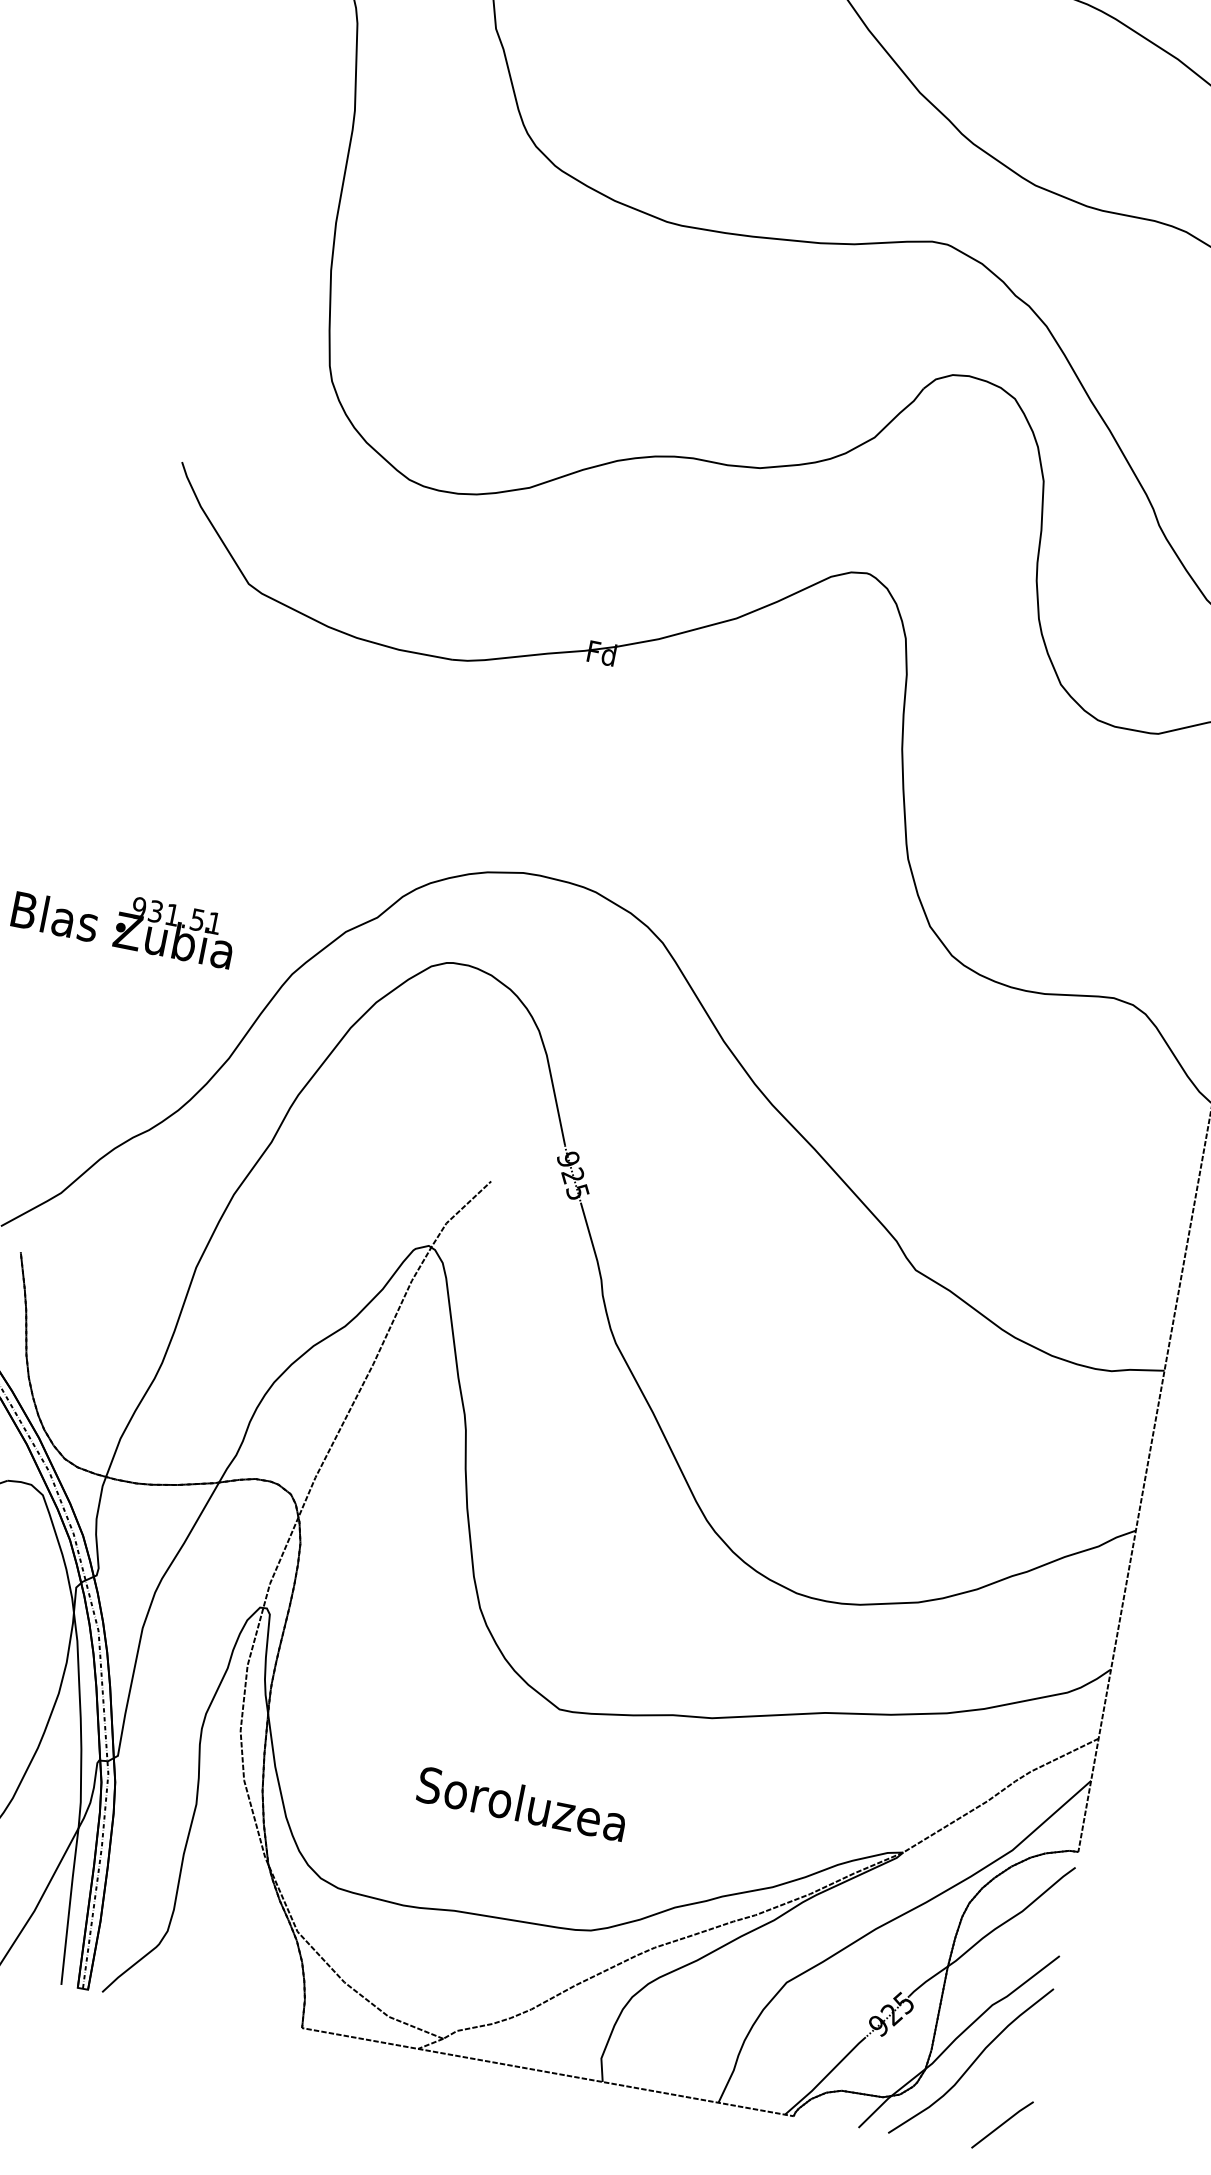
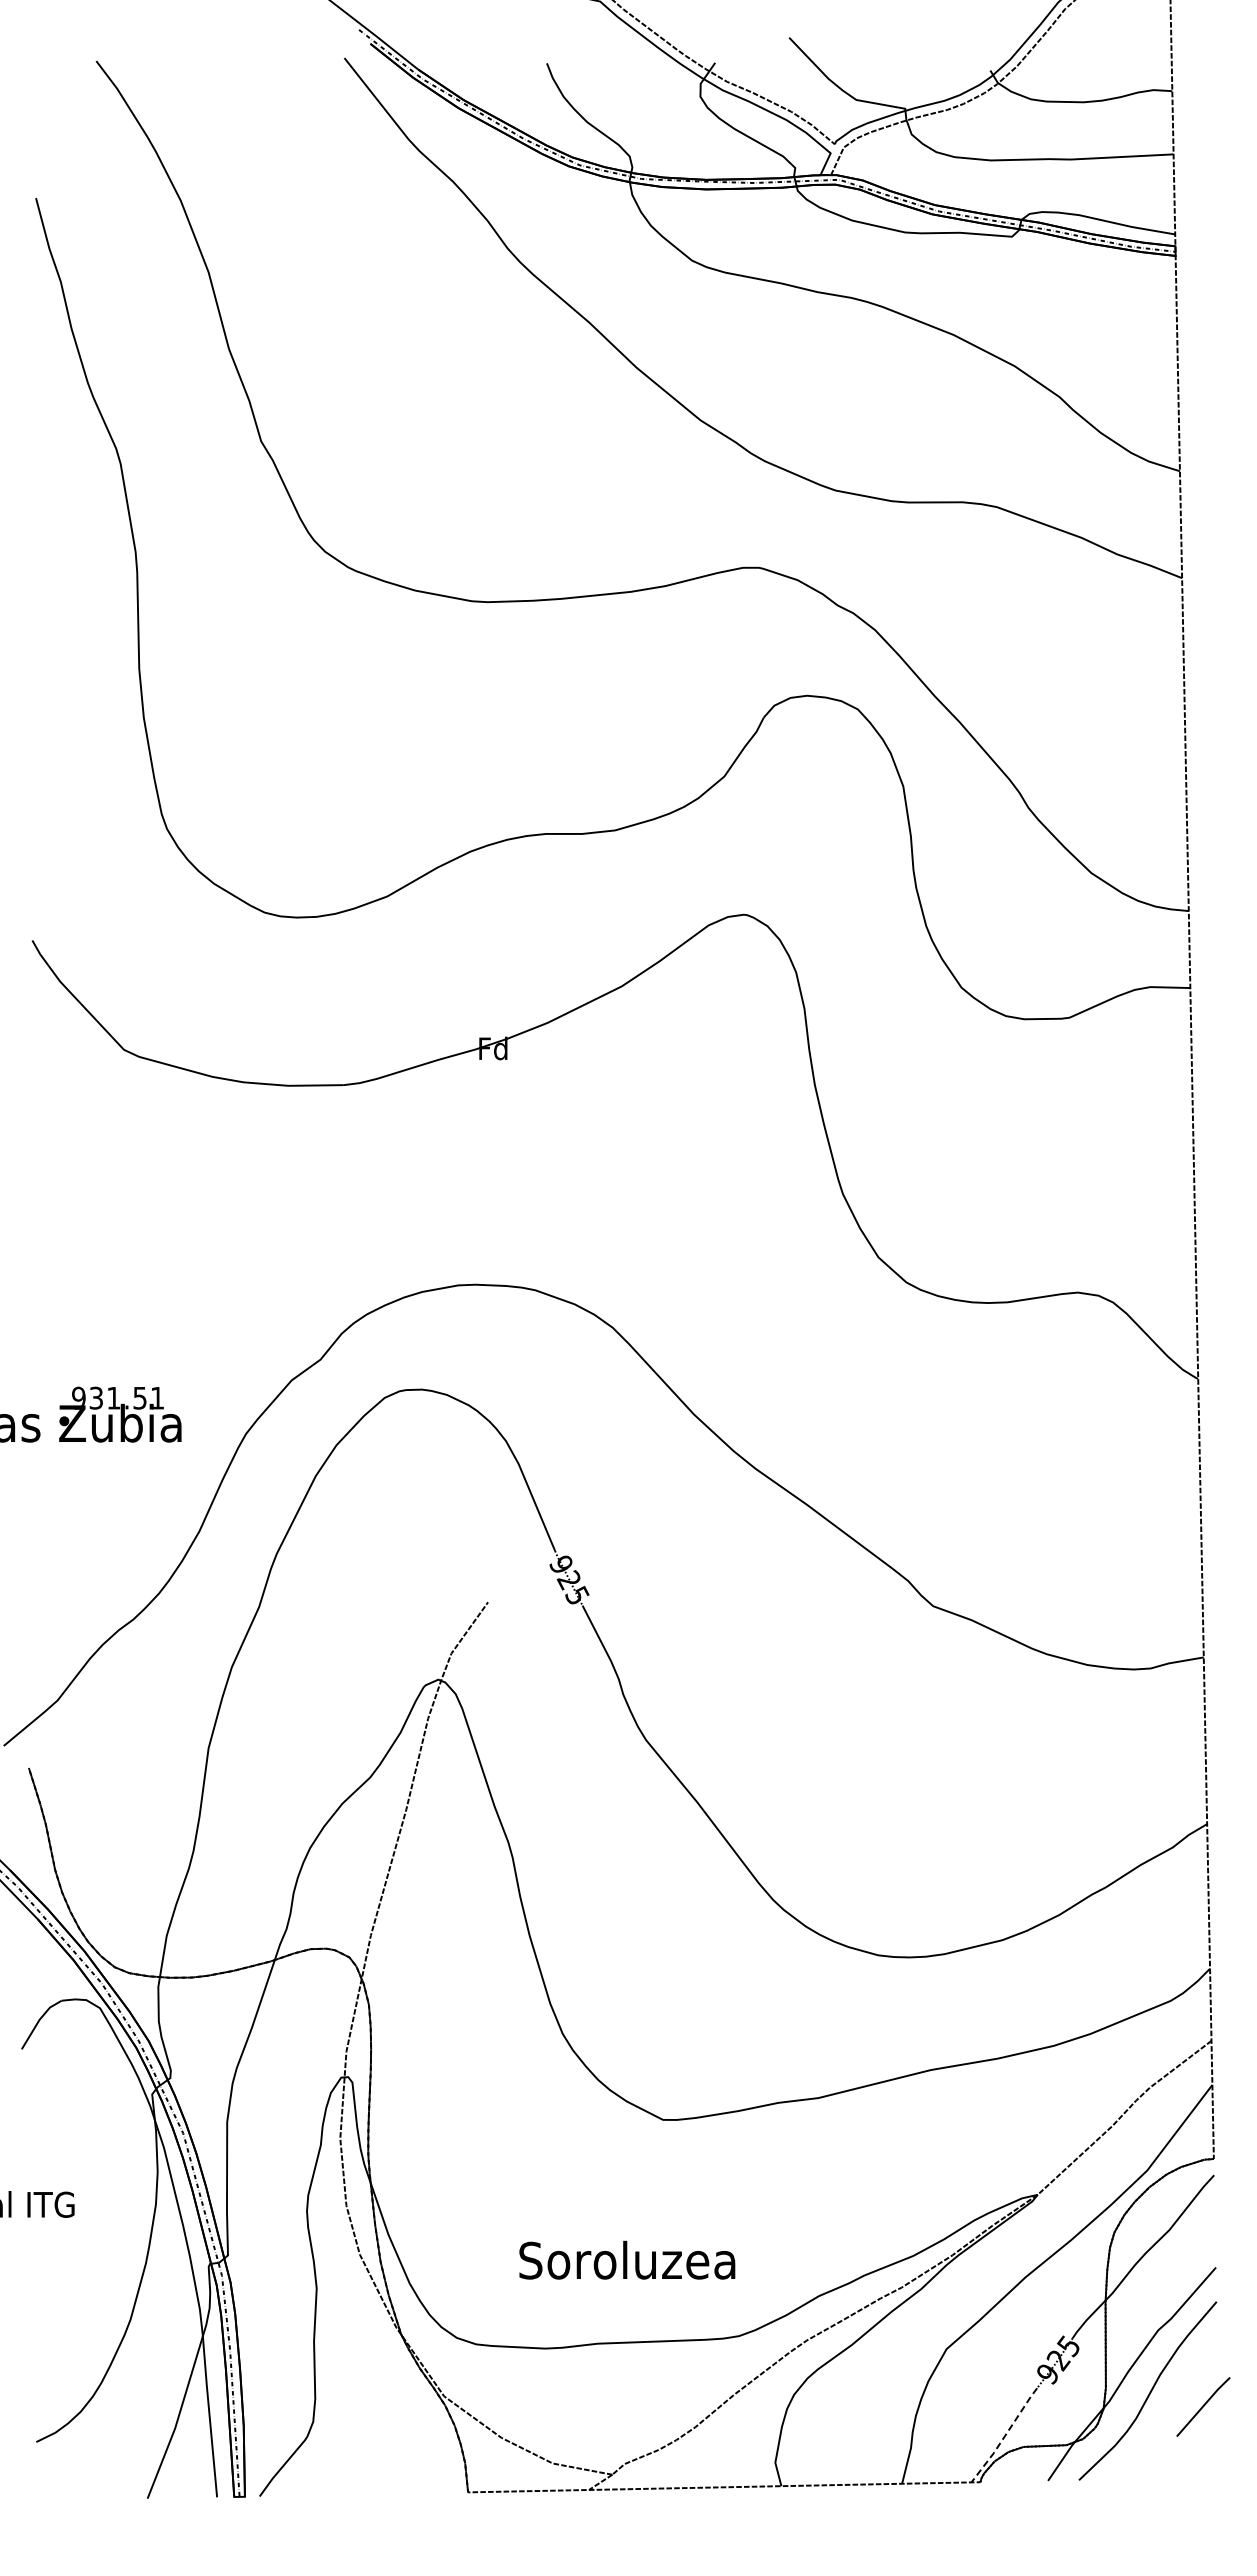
text: (522, 1802) -> (627, 2259), moved
line: (826, 2076) -> (1005, 2435), solid -> dashed
line: (1002, 2124) -> (1203, 2406), moved

